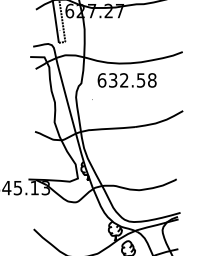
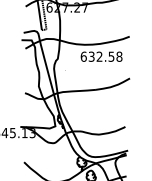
text: (126, 80) -> (101, 56), moved

